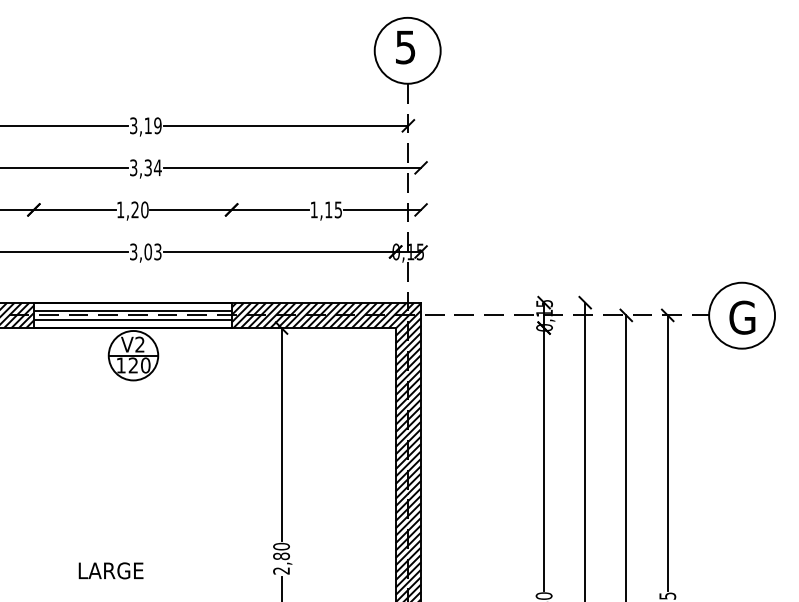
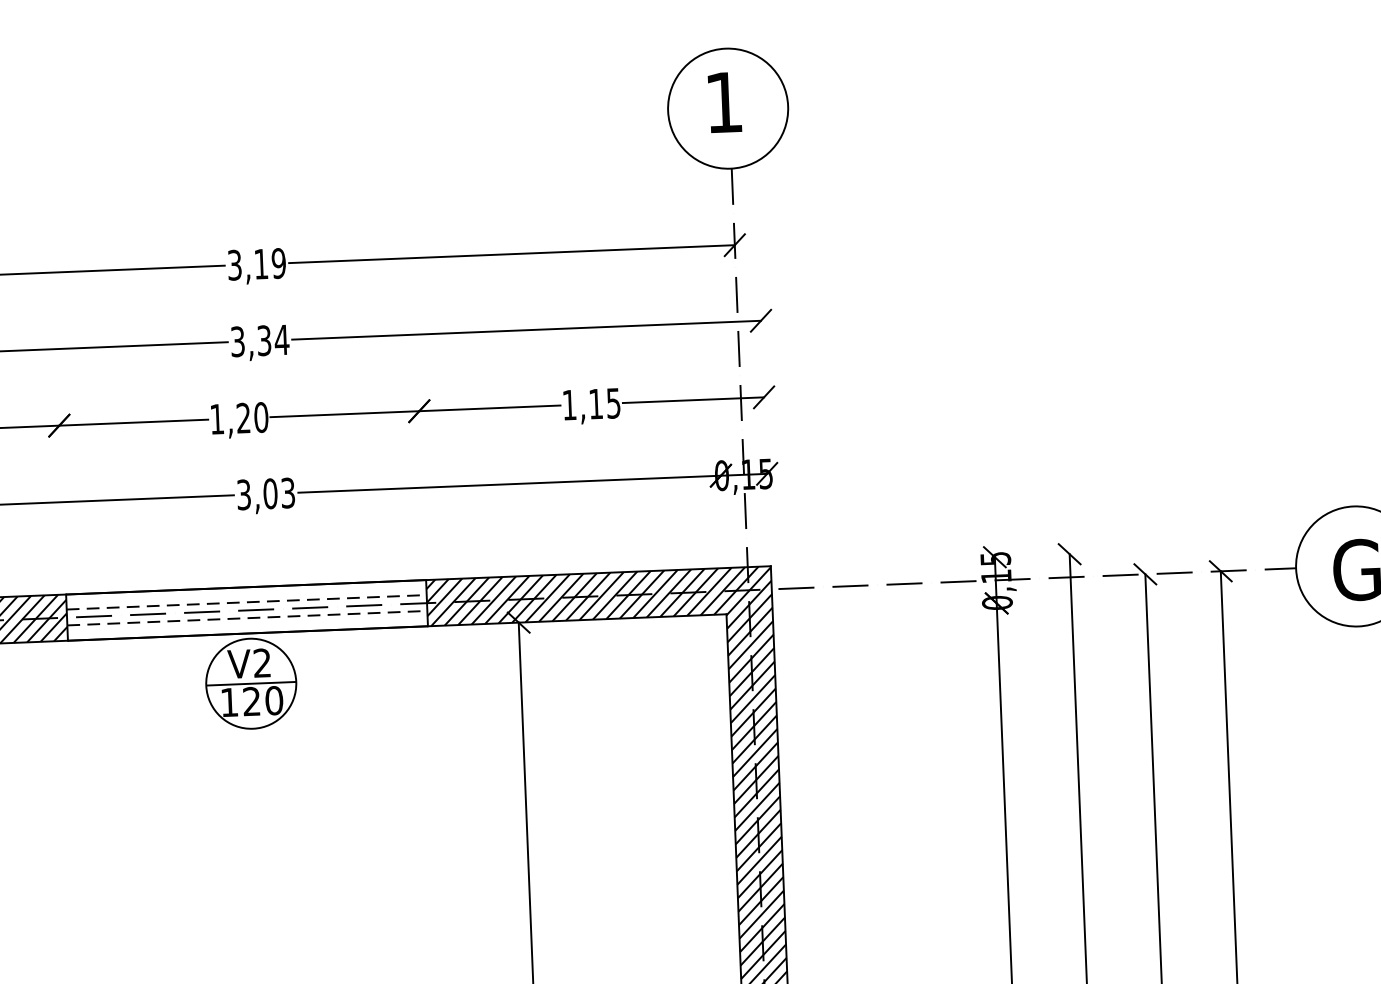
text: (405, 47) -> (723, 102), 5 -> 1
line: (132, 310) -> (246, 601), solid -> dashed
line: (132, 319) -> (246, 617), solid -> dashed

